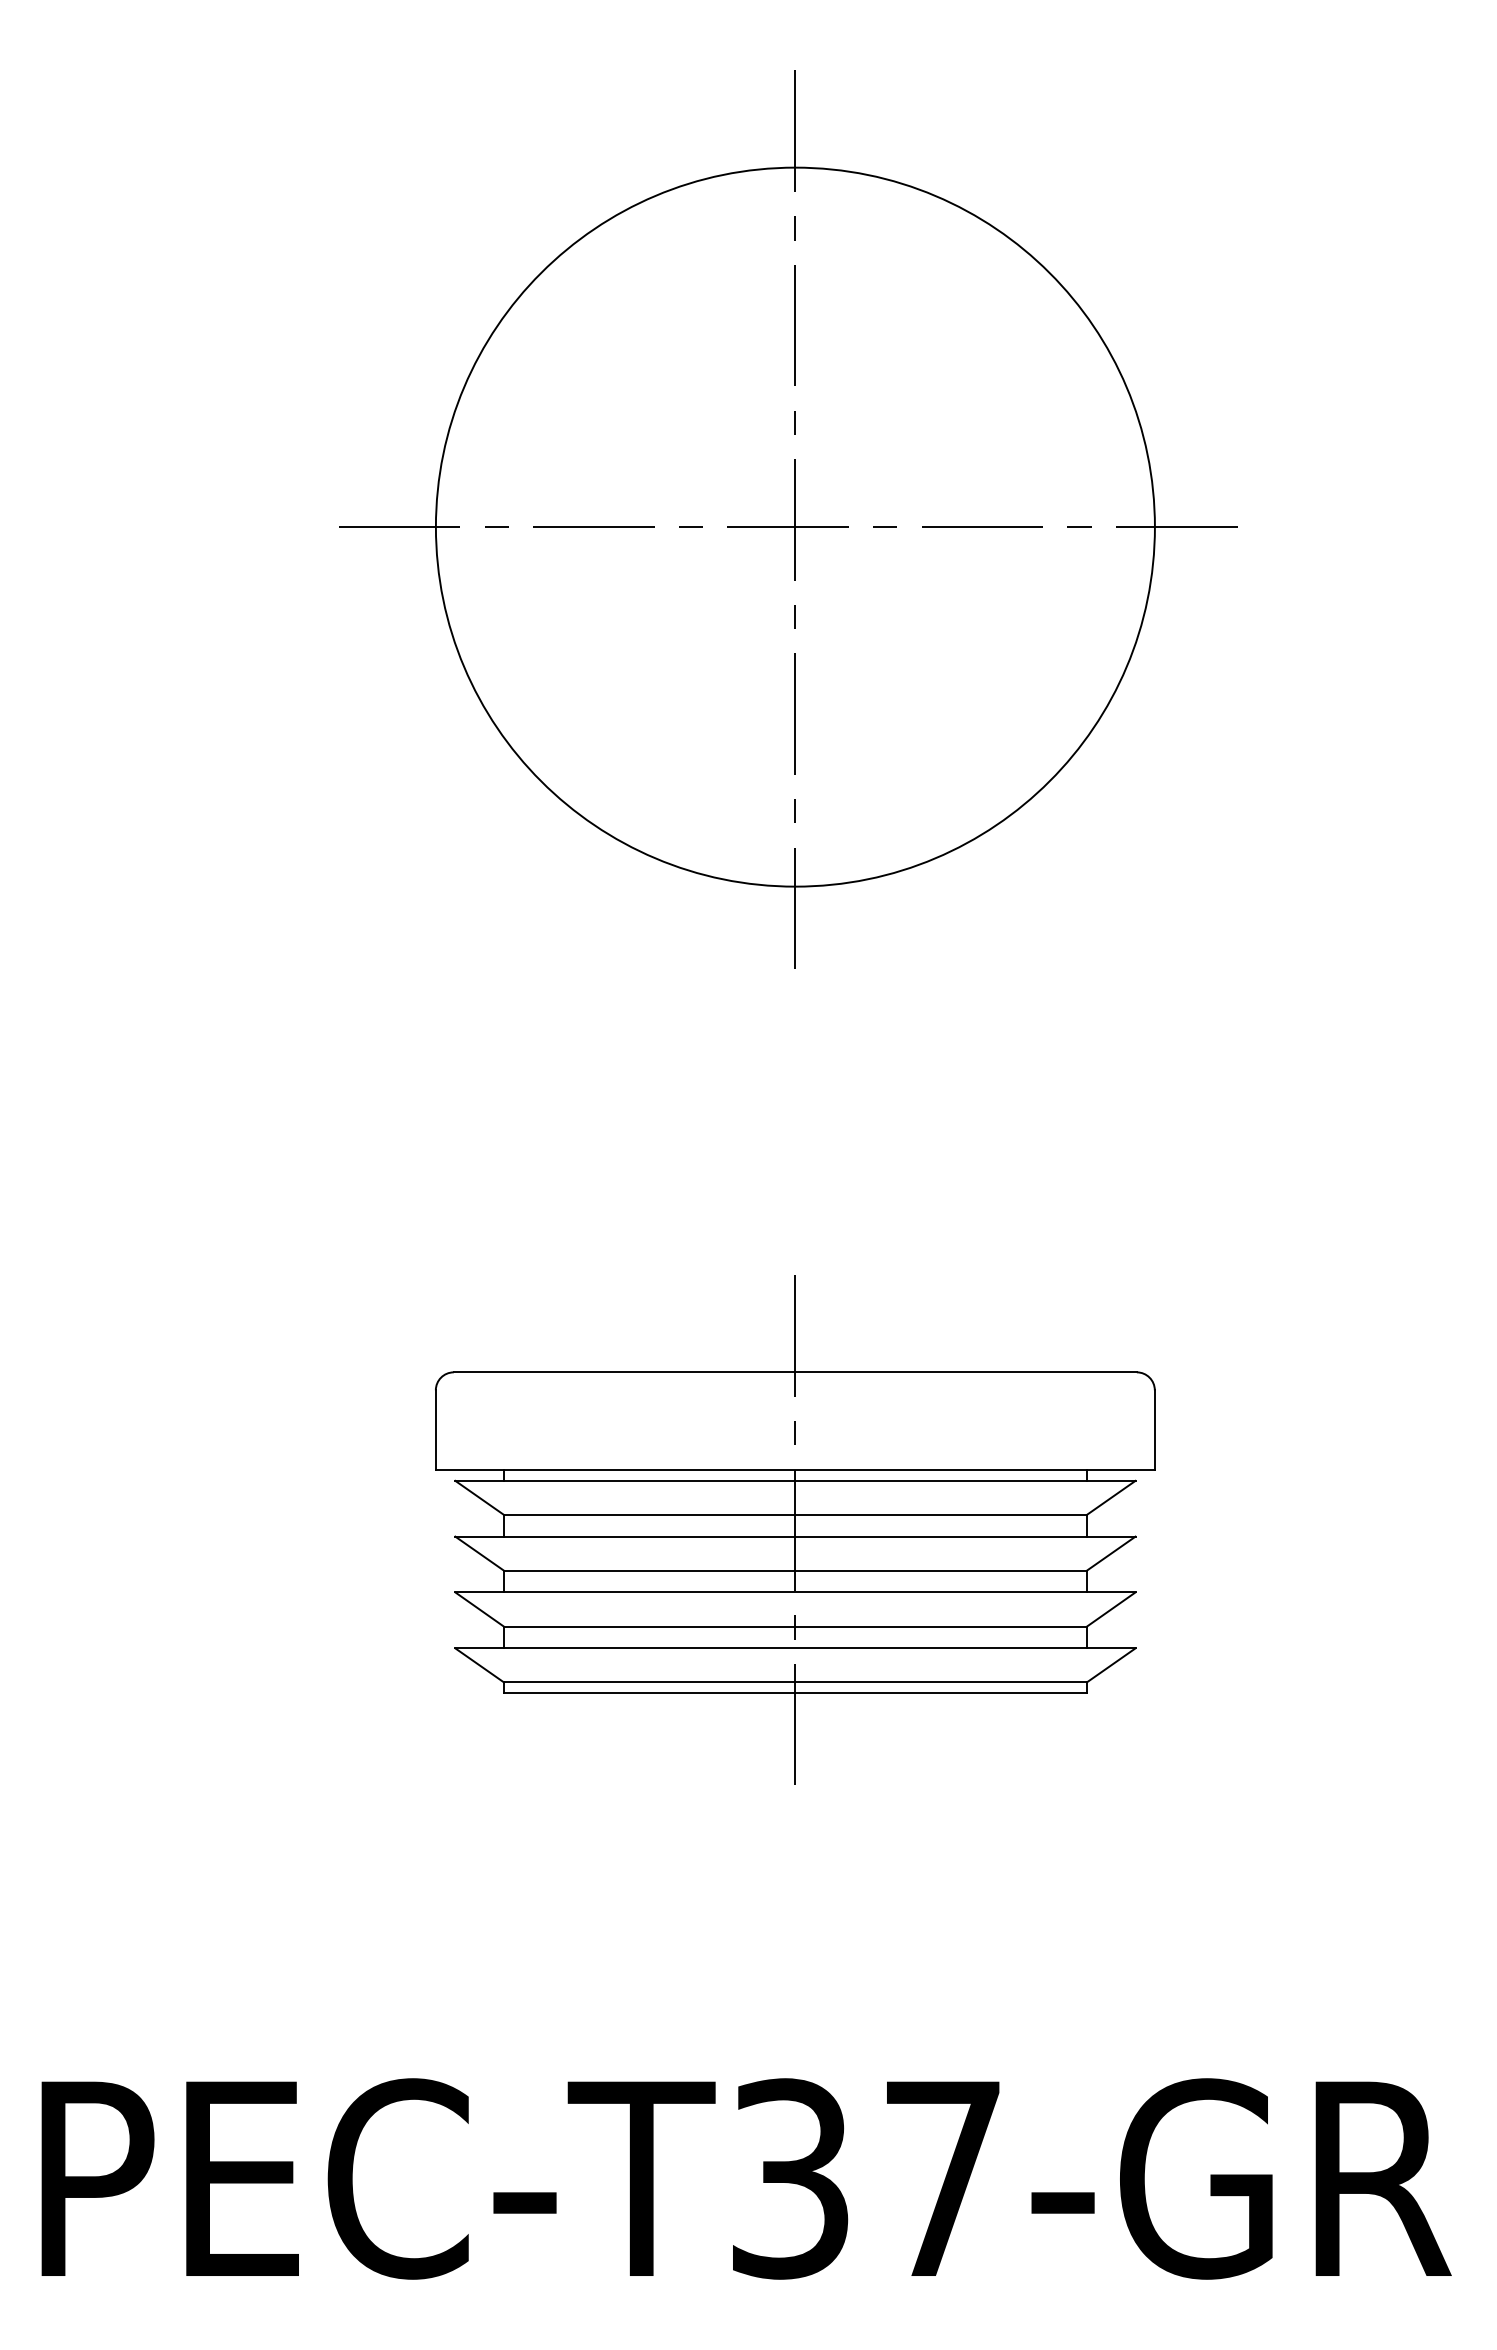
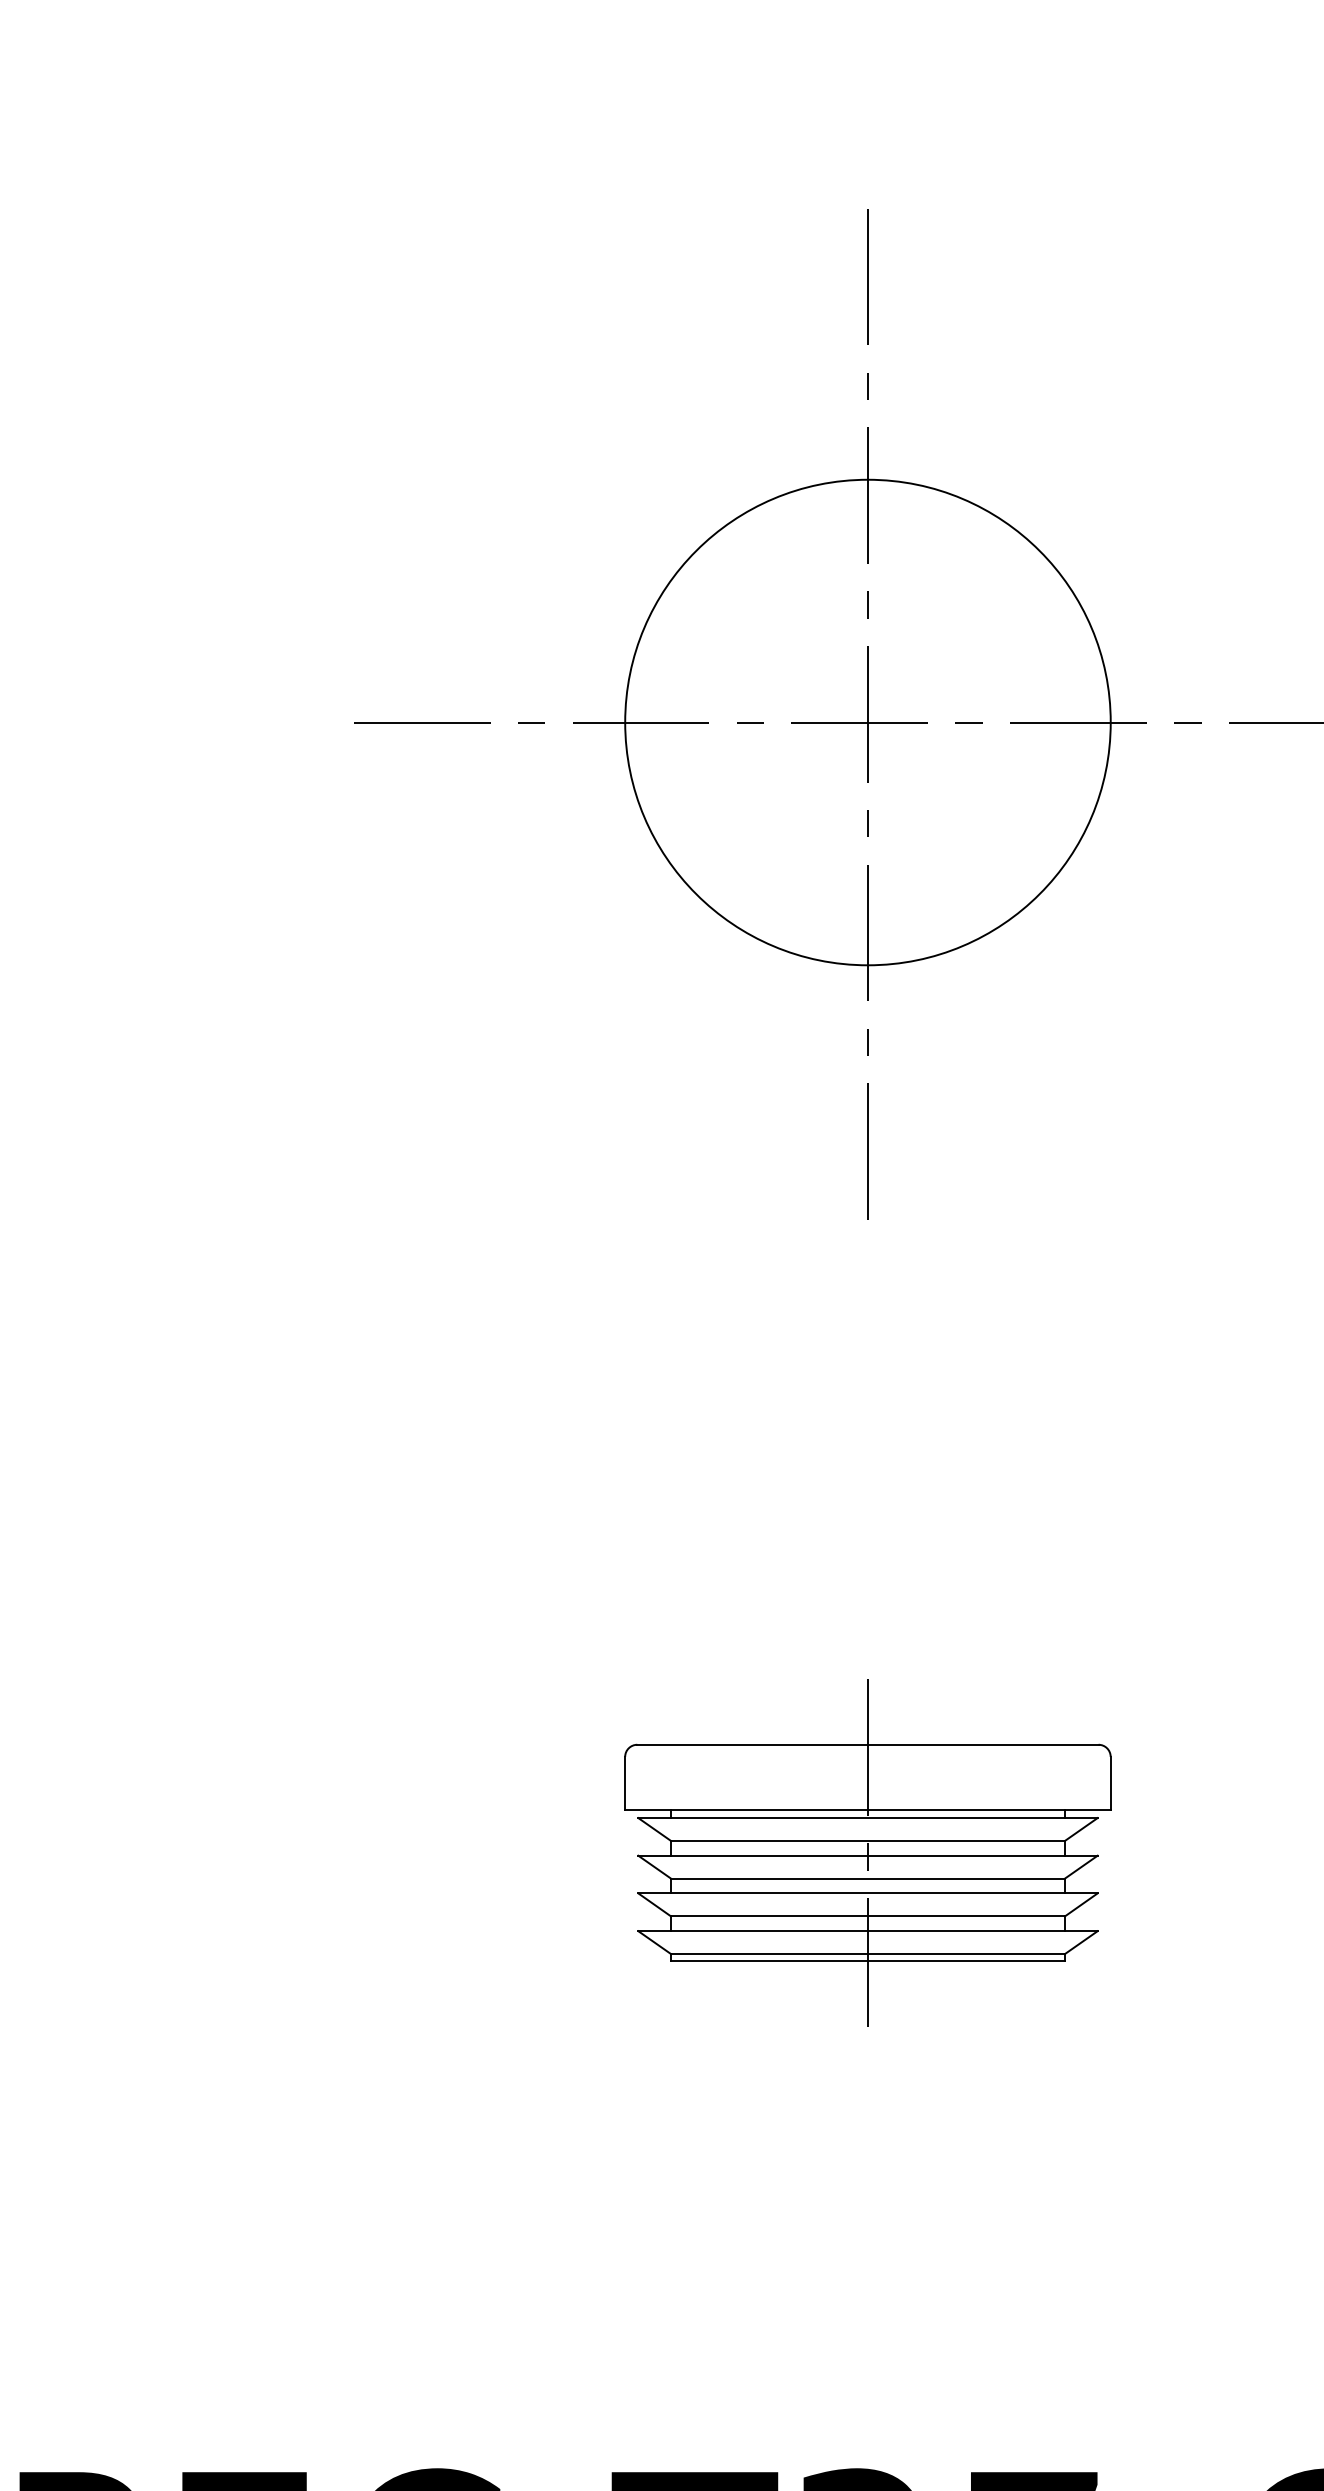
circle: (794, 526) -> (866, 721), size x0.6
part: (795, 1529) -> (868, 1850), size x0.6

